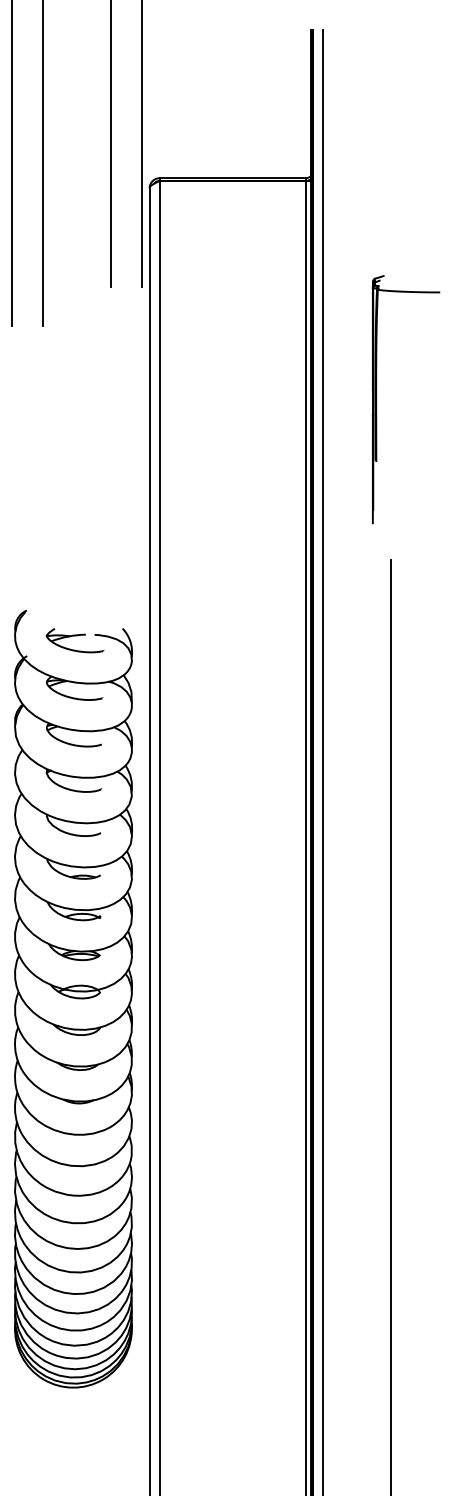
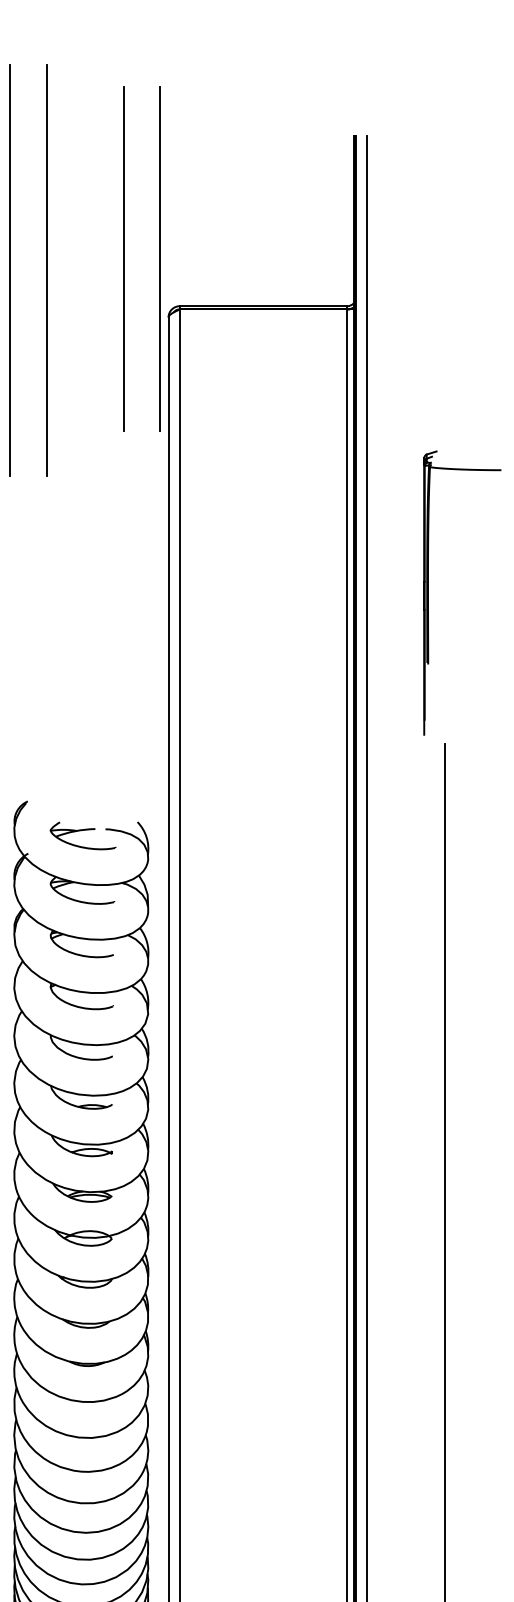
part: (377, 400) -> (429, 594), moved

